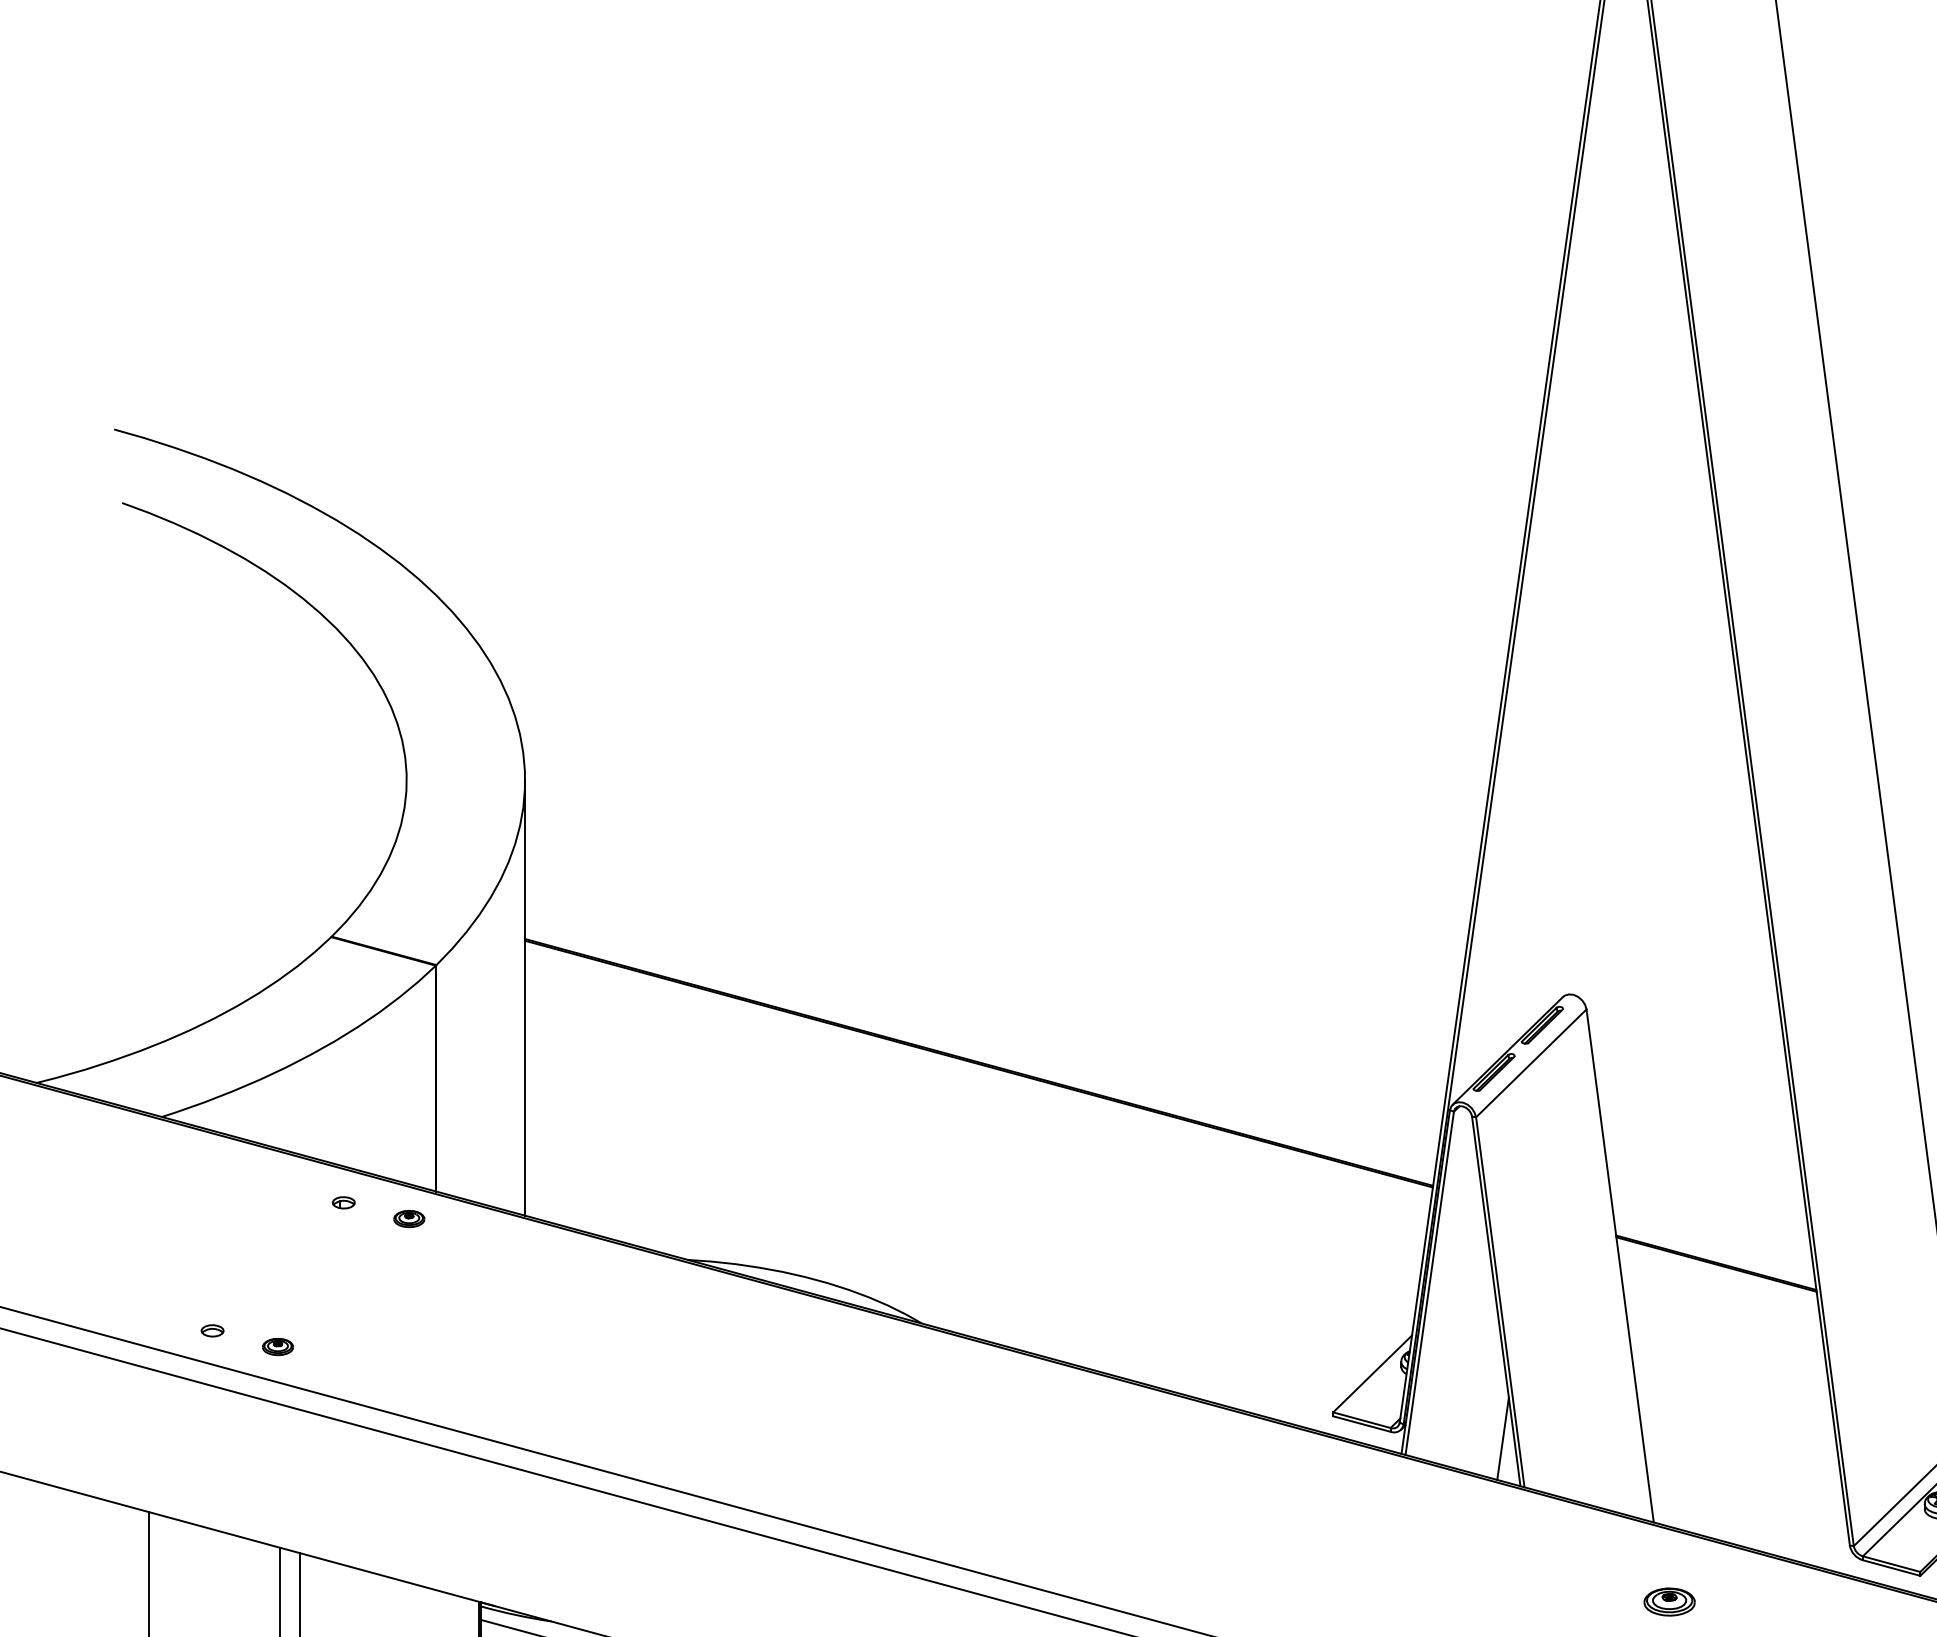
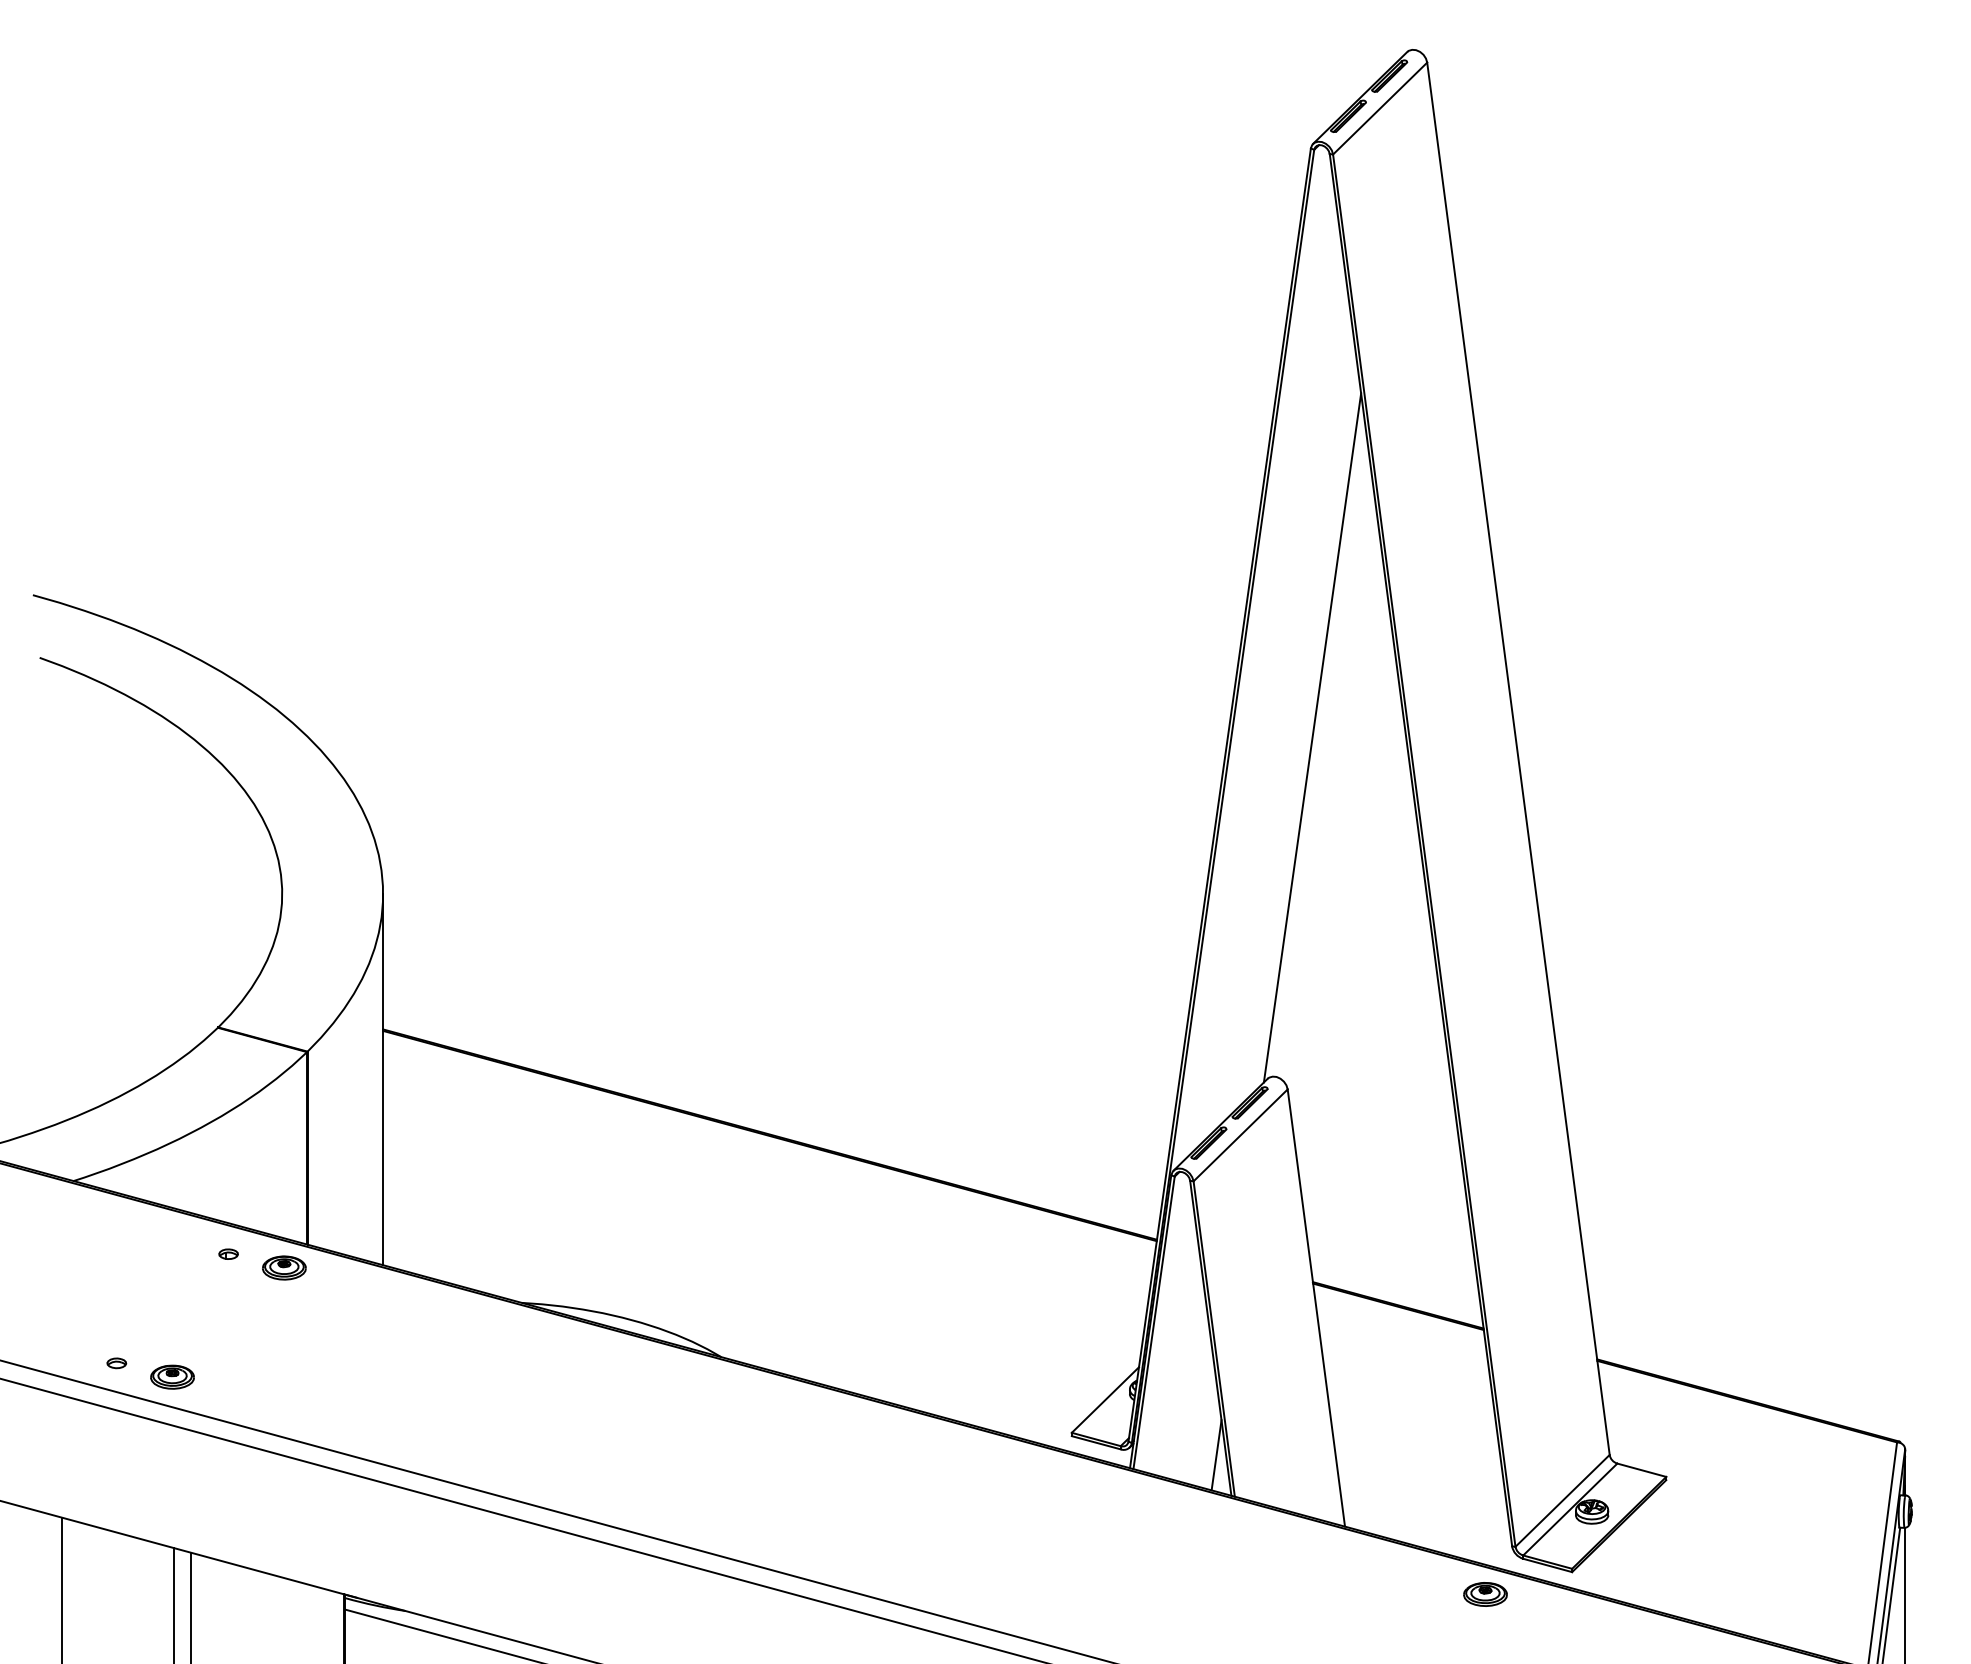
line: (1615, 596) -> (1312, 737), added
part: (409, 1218) -> (284, 1267), size x1.67
part: (277, 1346) -> (172, 1376), size x1.67
part: (1669, 1602) -> (1485, 1594), moved

